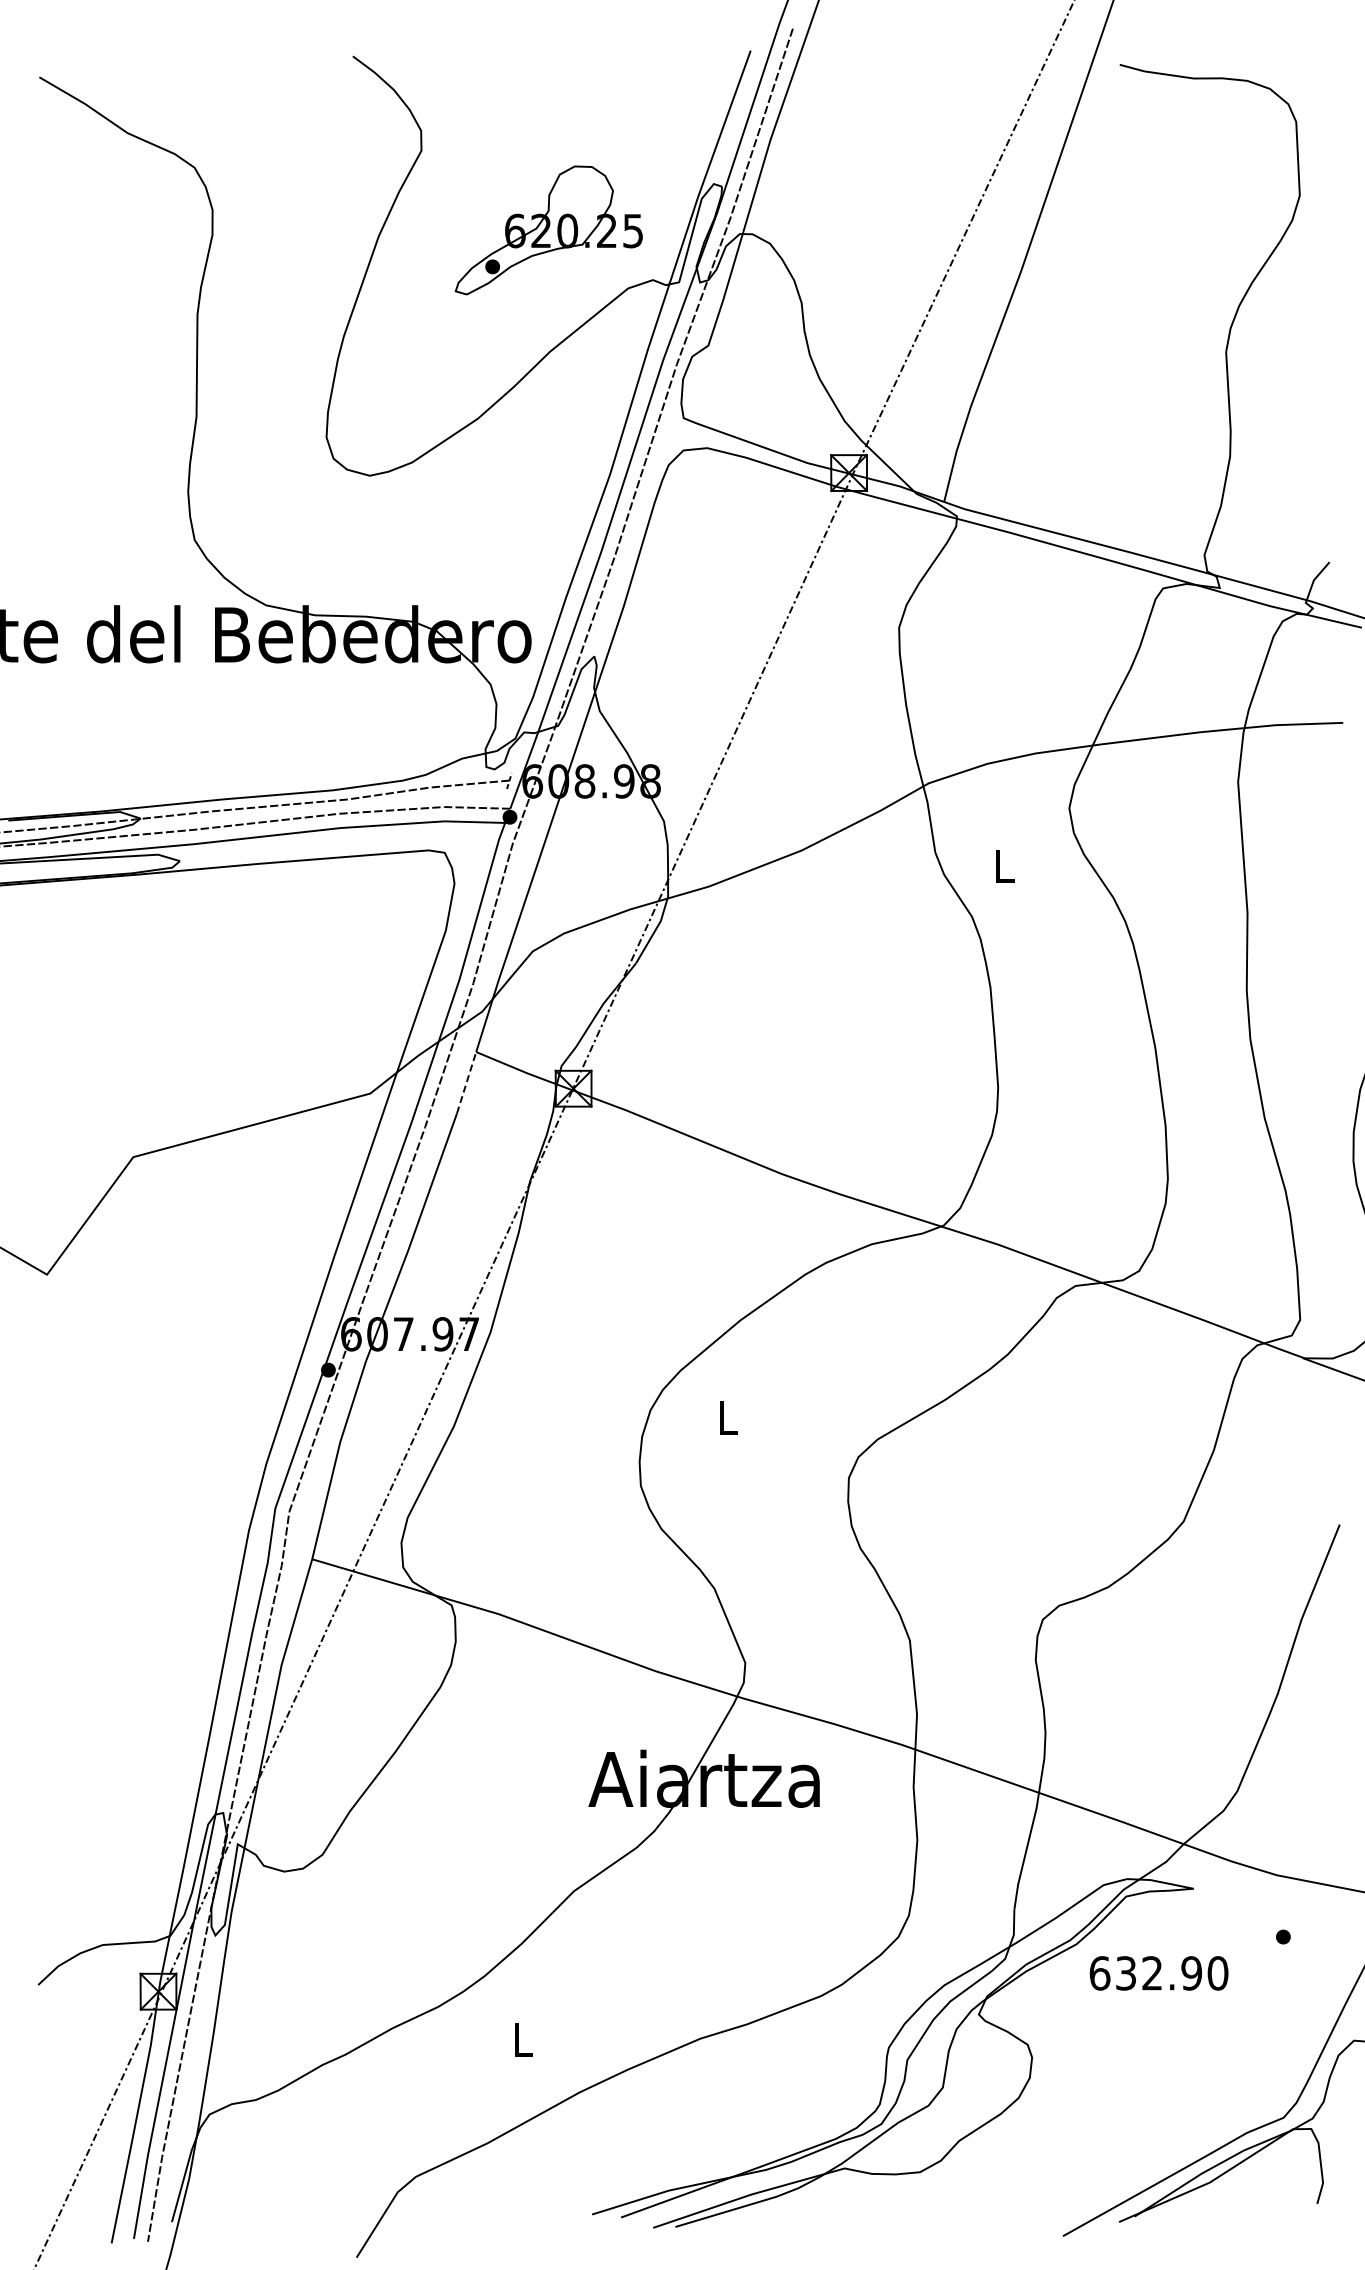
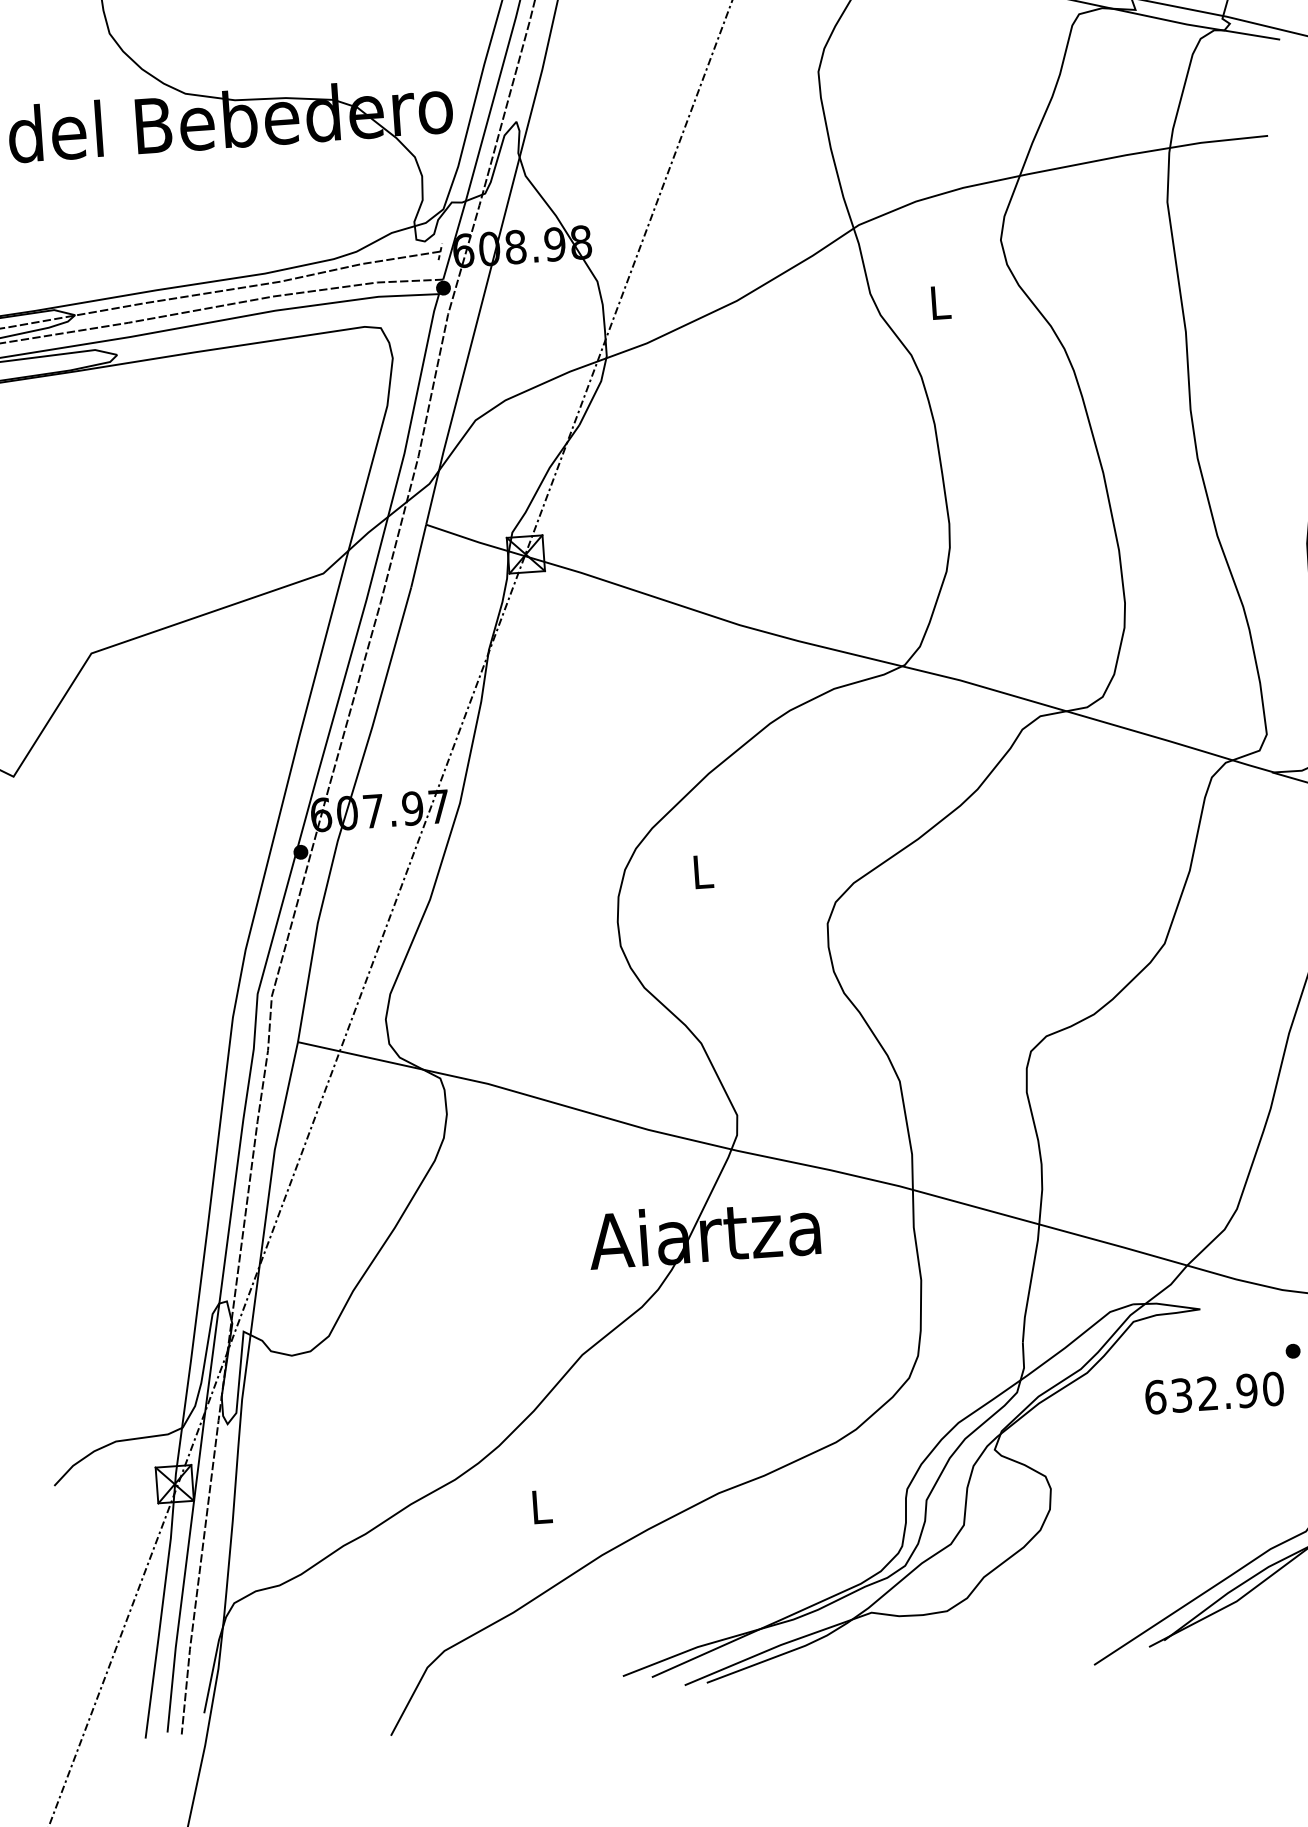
line: (466, 1082) -> (418, 555), dashed -> solid
text: (1158, 1973) -> (1213, 1393), moved

